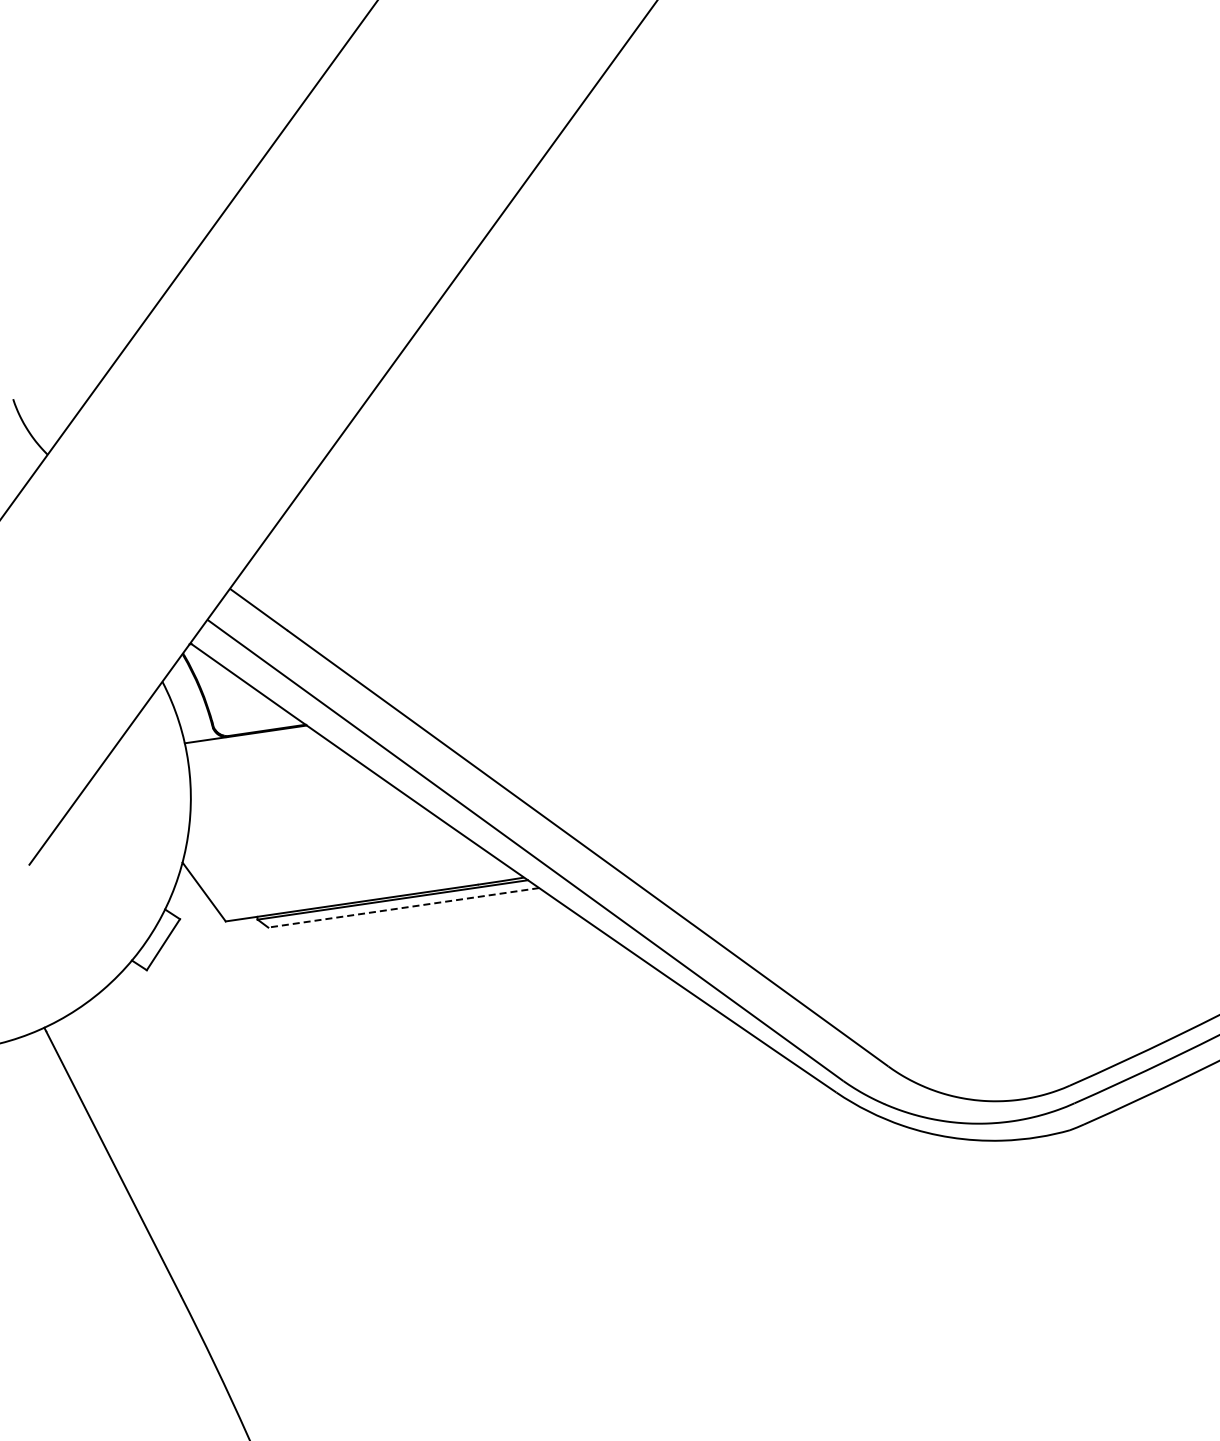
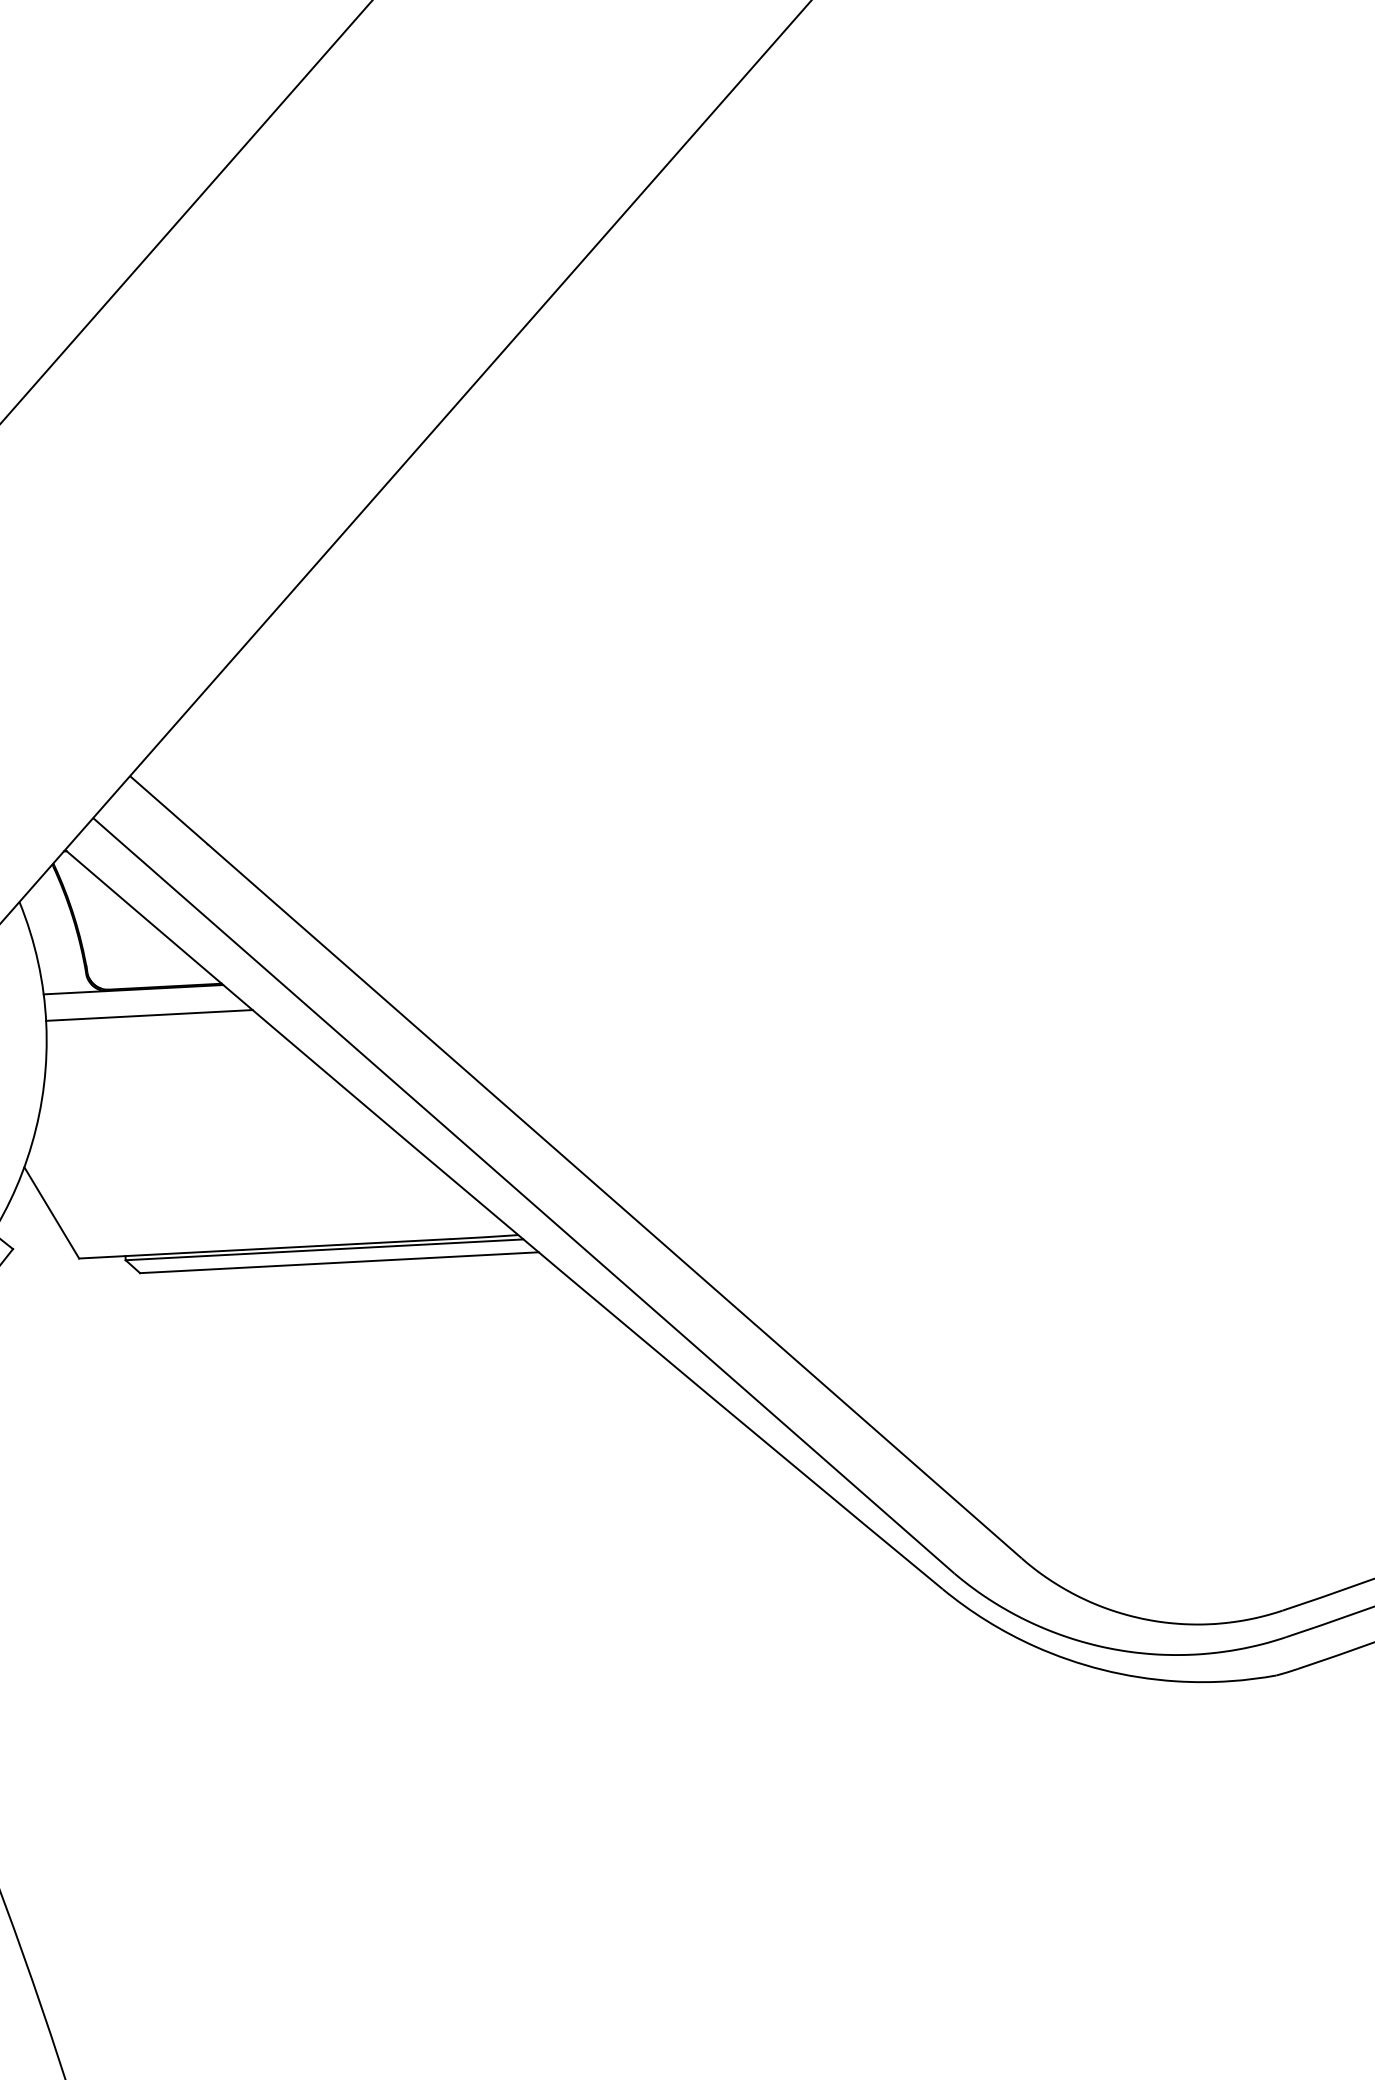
line: (258, 750) -> (149, 1014), added
line: (403, 907) -> (339, 1262), dashed -> solid

